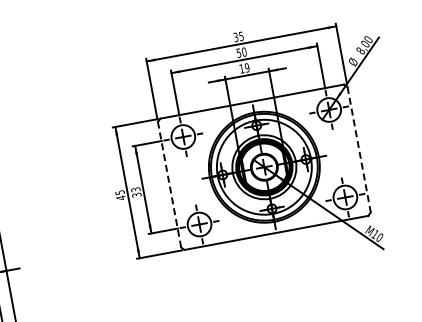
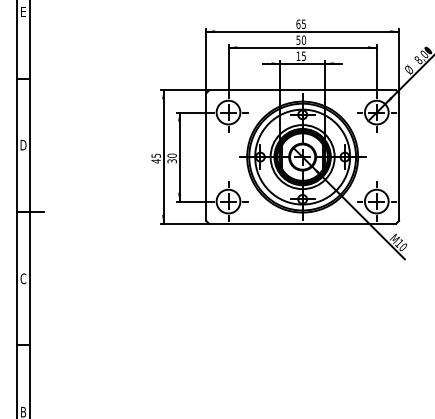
text: (235, 36) -> (298, 23), 35 -> 65
text: (246, 67) -> (303, 55), 19 -> 15
line: (359, 150) -> (399, 157), dashed -> solid
line: (169, 185) -> (206, 157), dashed -> solid
text: (135, 189) -> (171, 155), 33 -> 30

